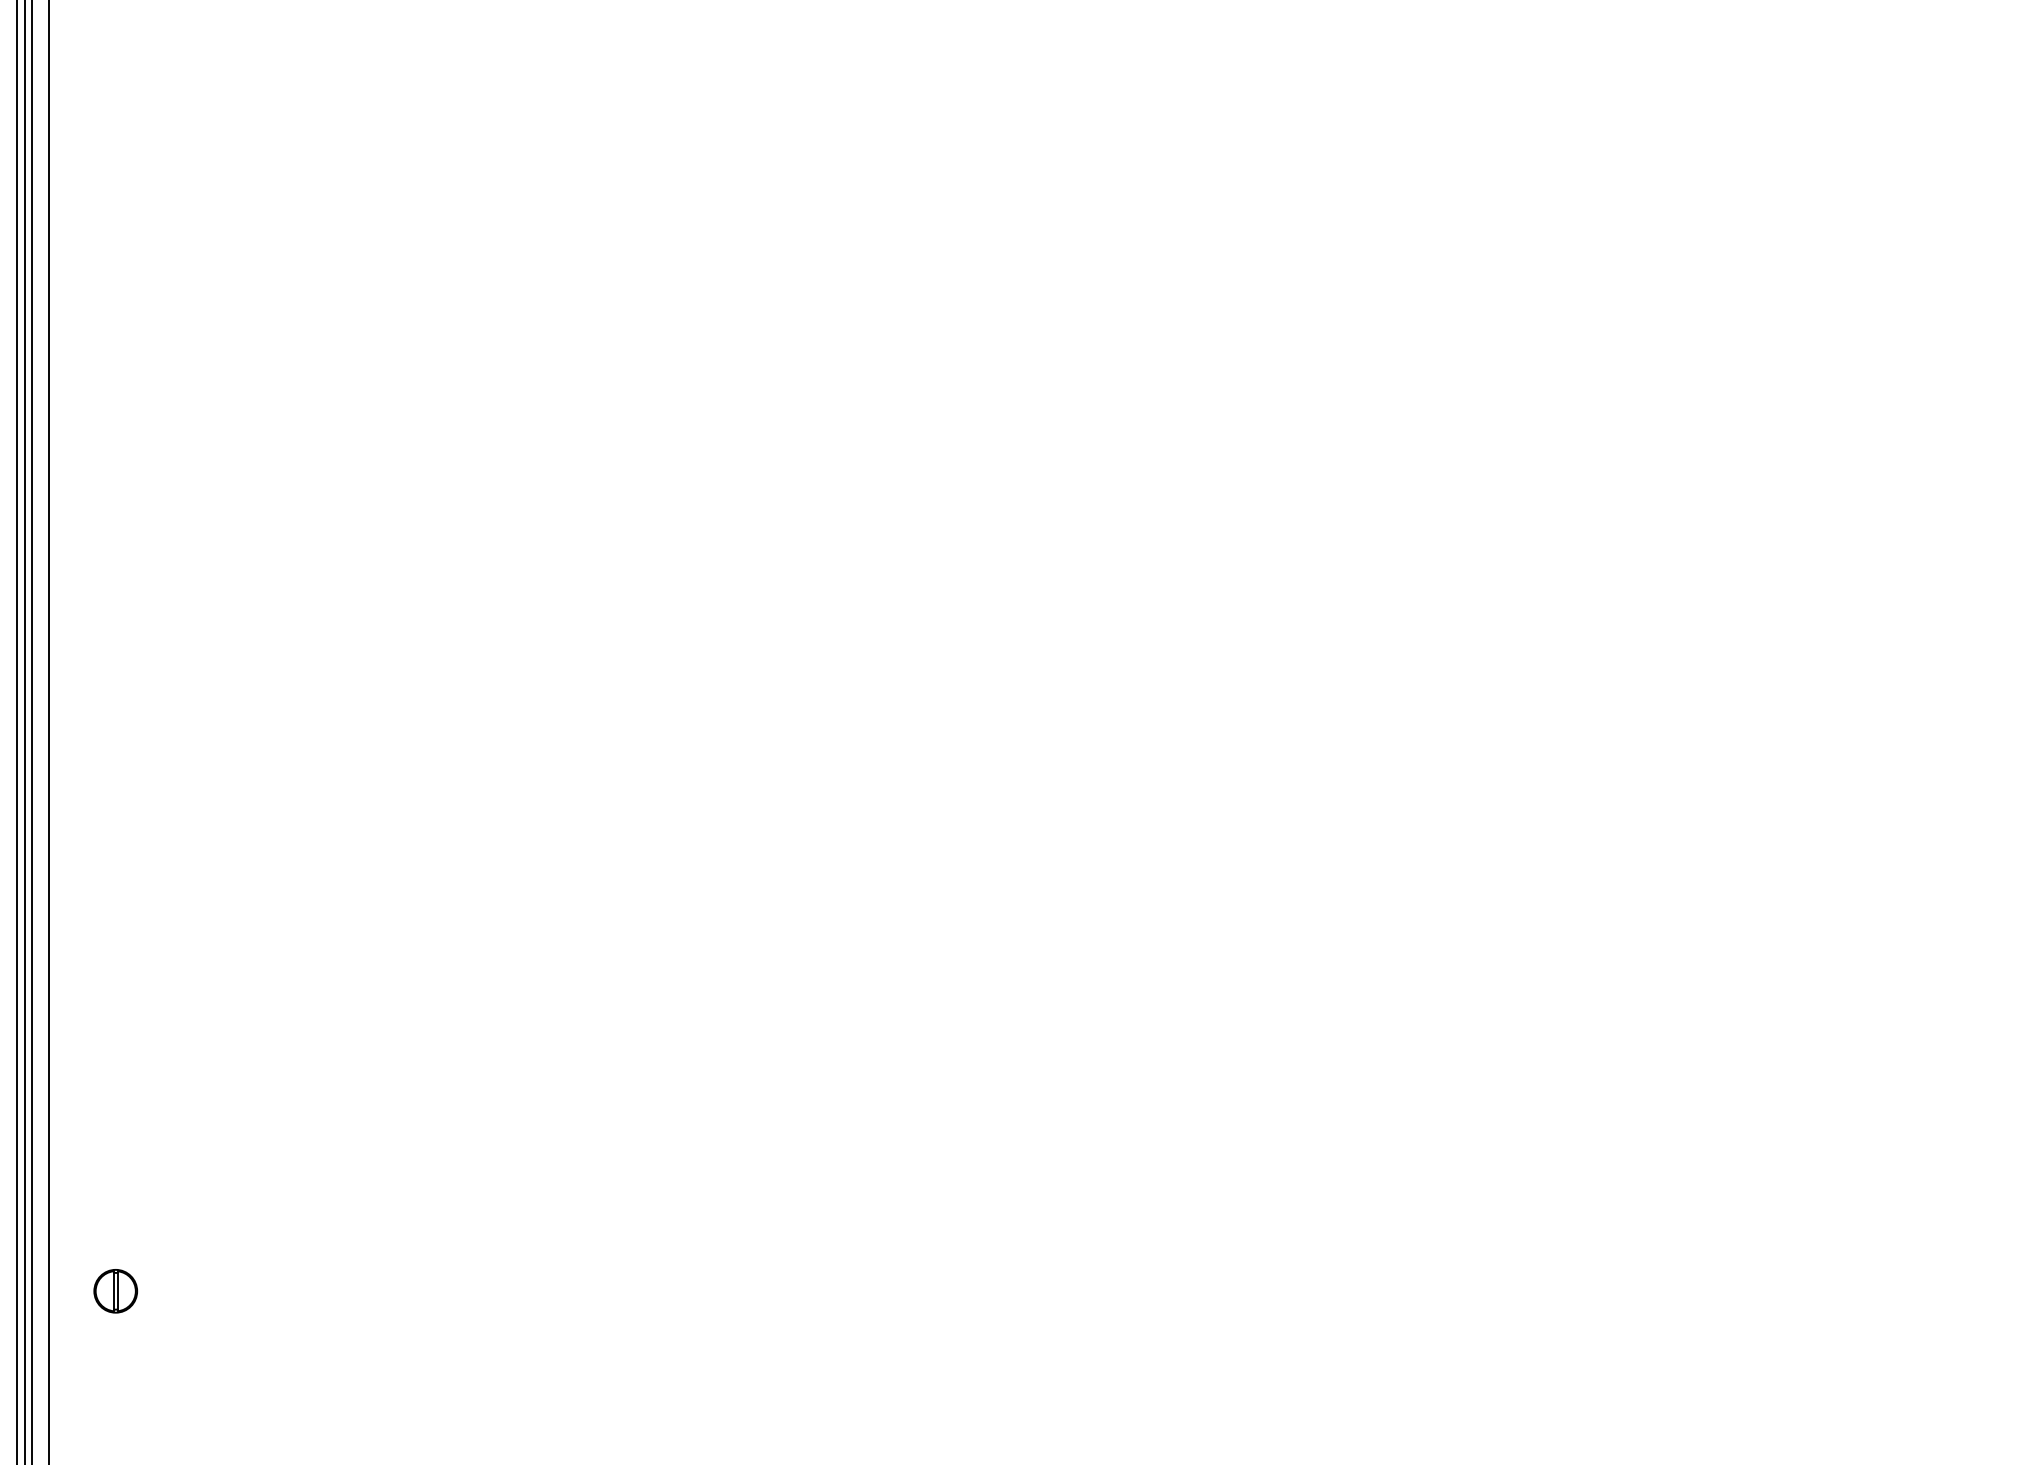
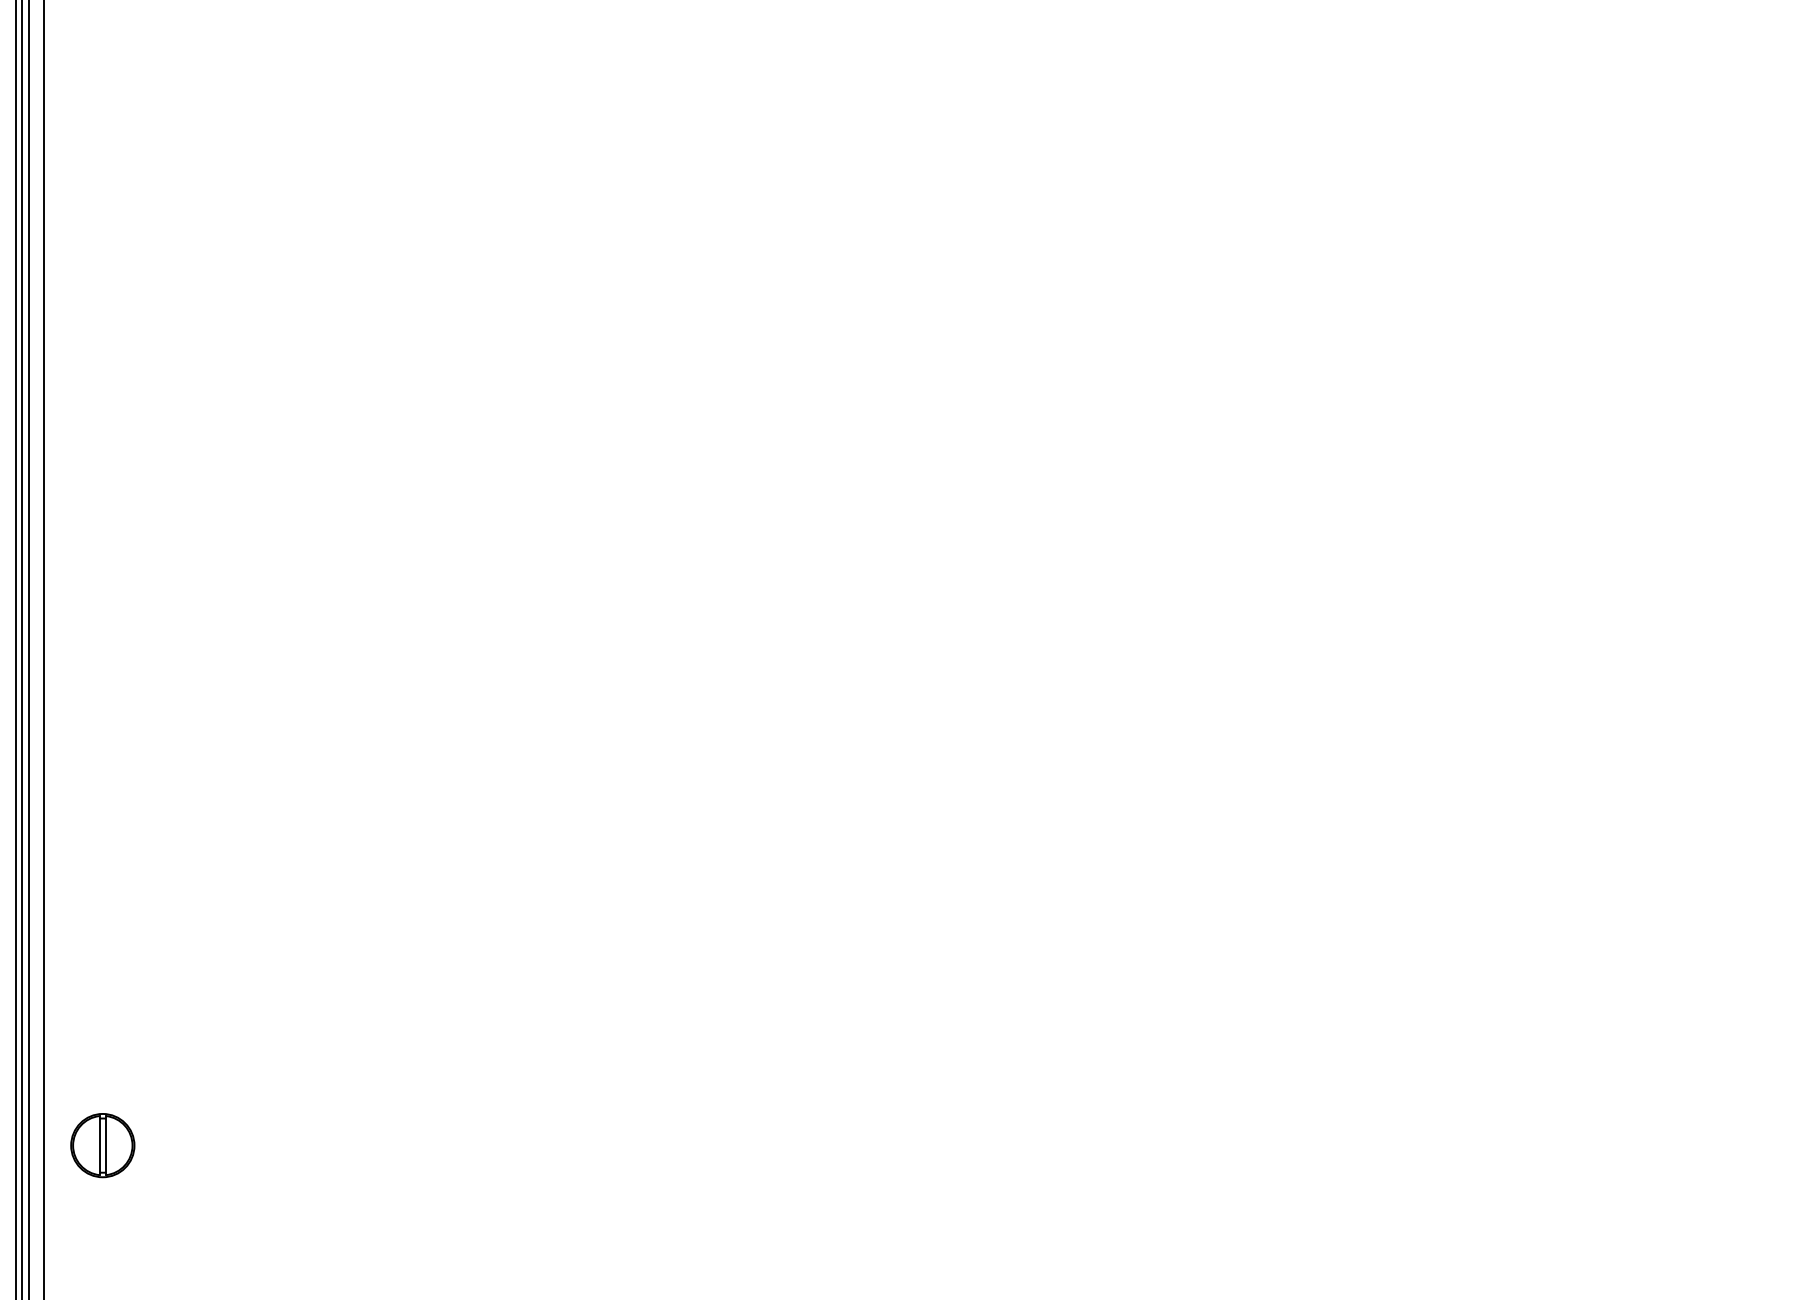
part: (115, 1290) -> (102, 1145), size x1.67

